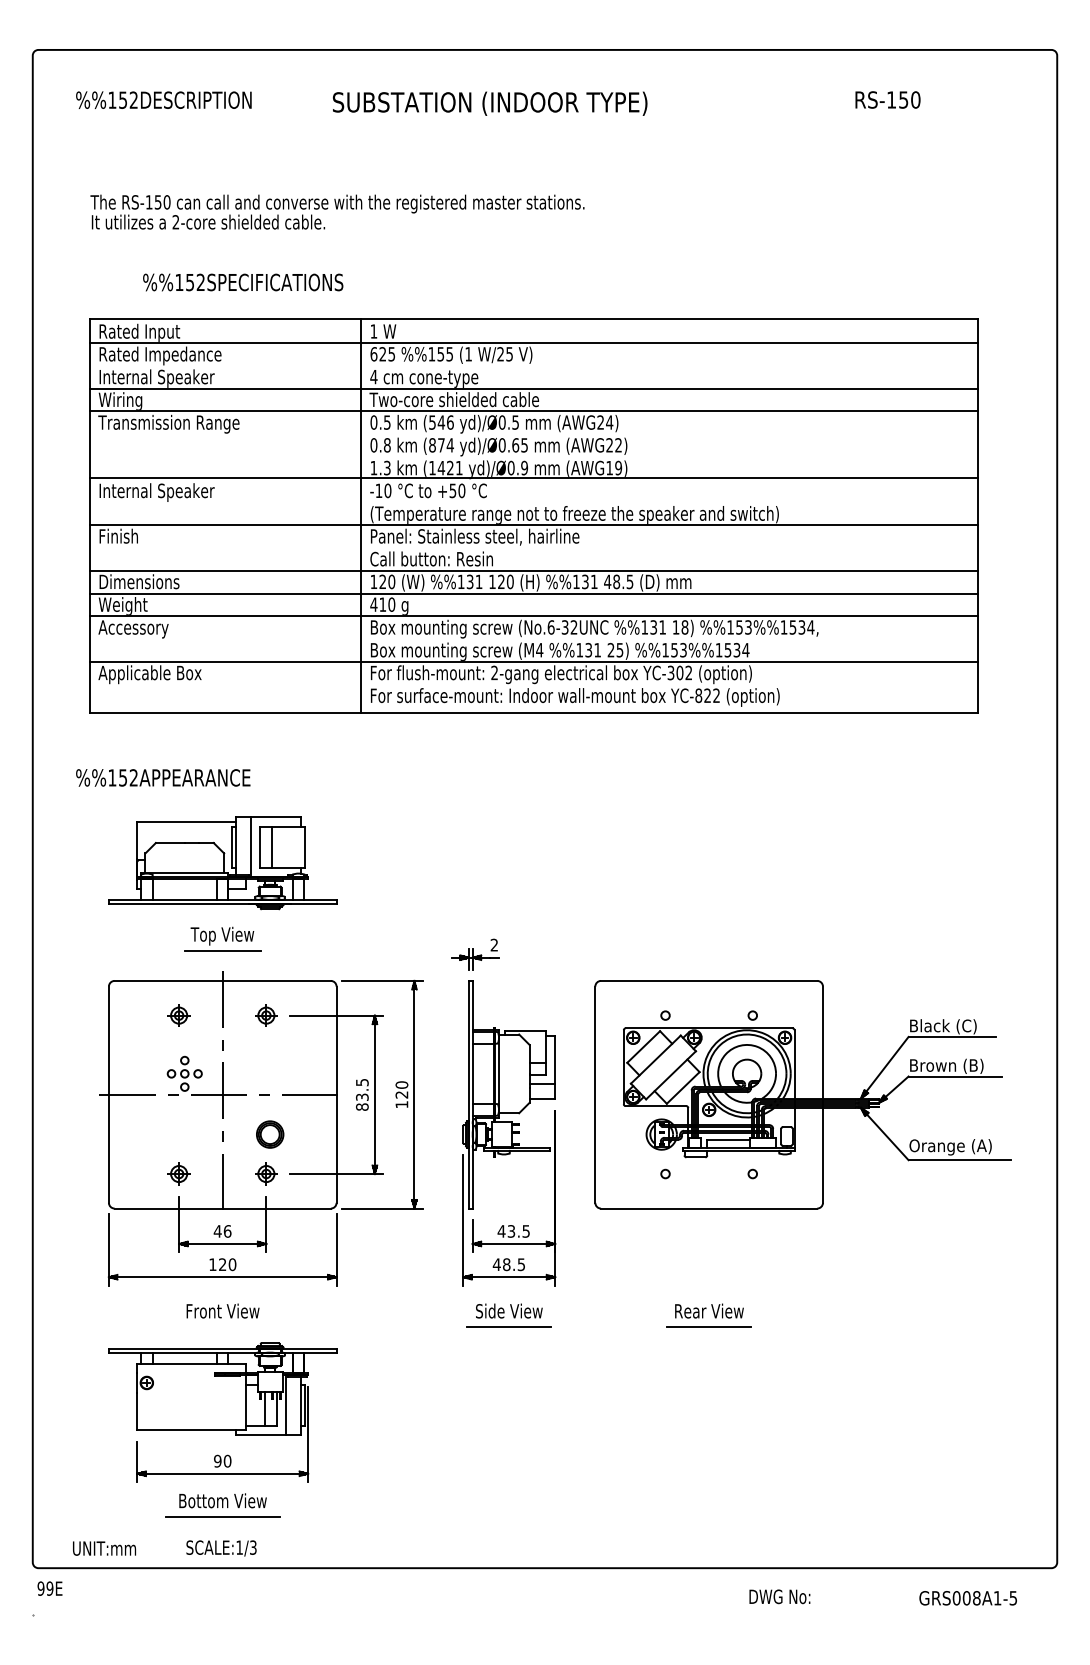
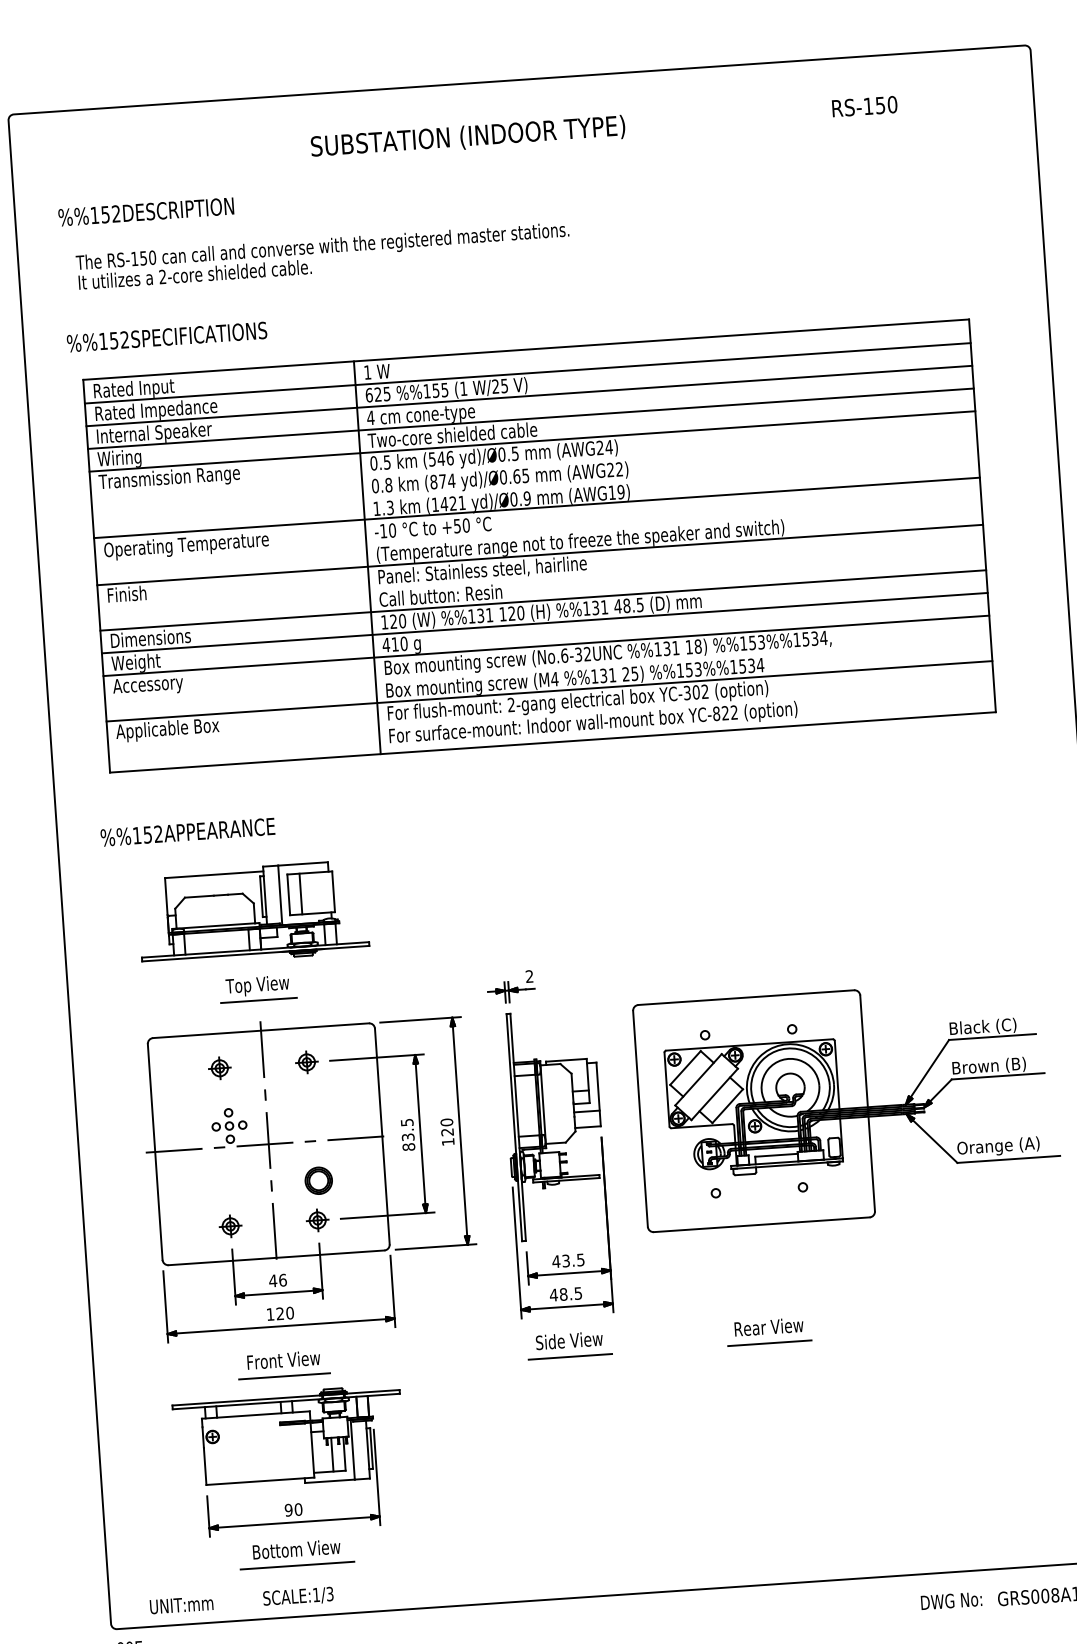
text: (163, 99) -> (145, 211), moved
text: (243, 282) -> (167, 337), moved
line: (533, 365) -> (529, 395), added
text: (181, 492) -> (186, 546), Internal Speaker -> Operating Temperature
line: (222, 1327) -> (284, 1376), added
text: (779, 1596) -> (951, 1600), moved

